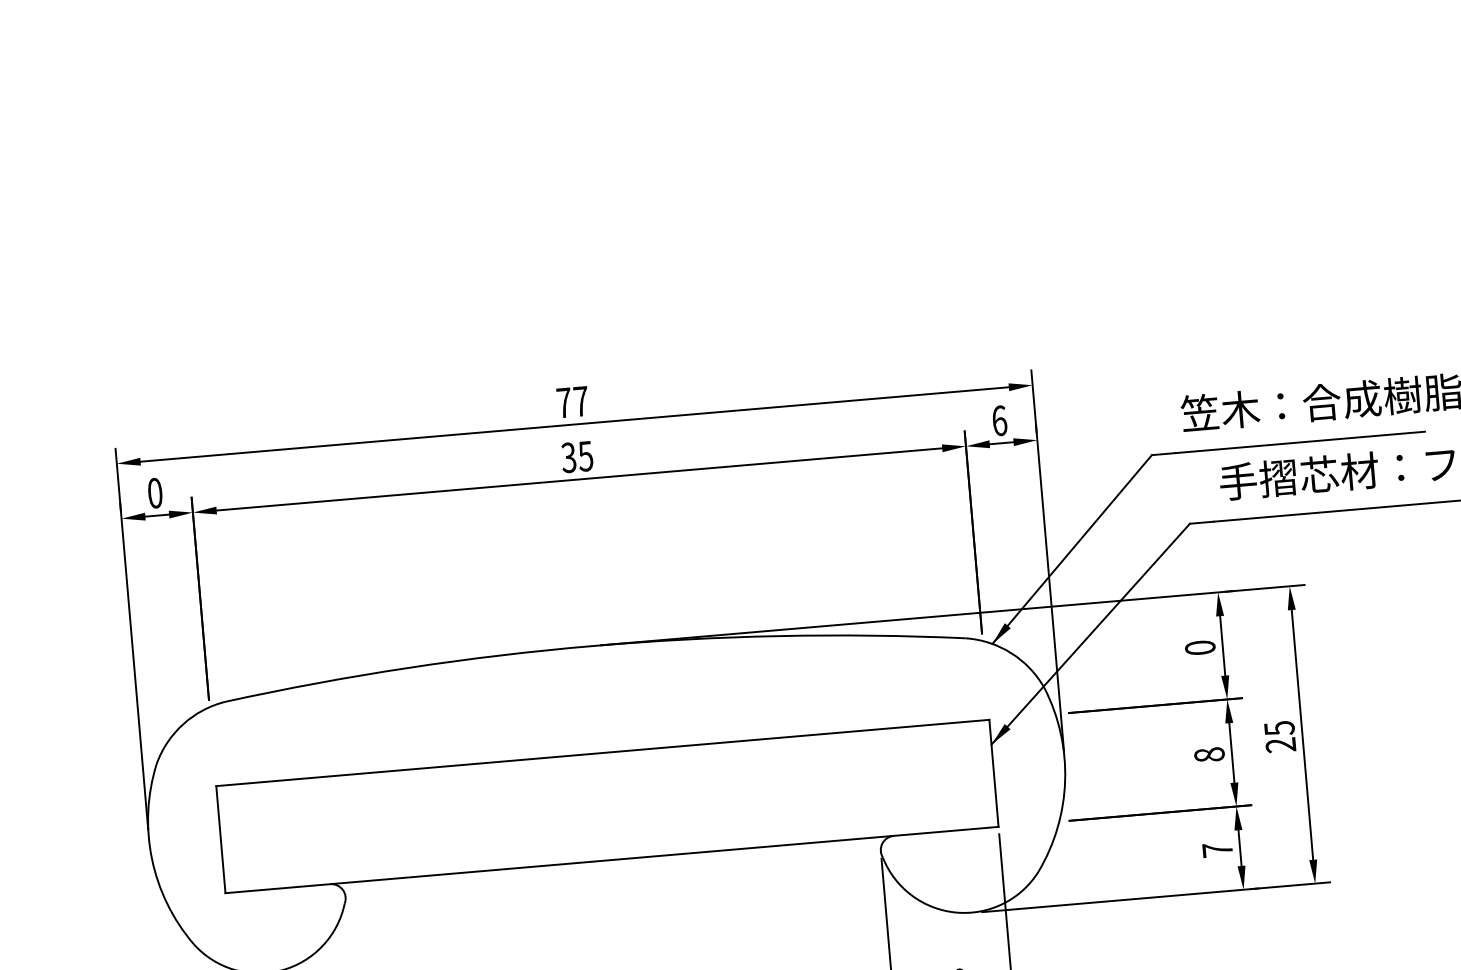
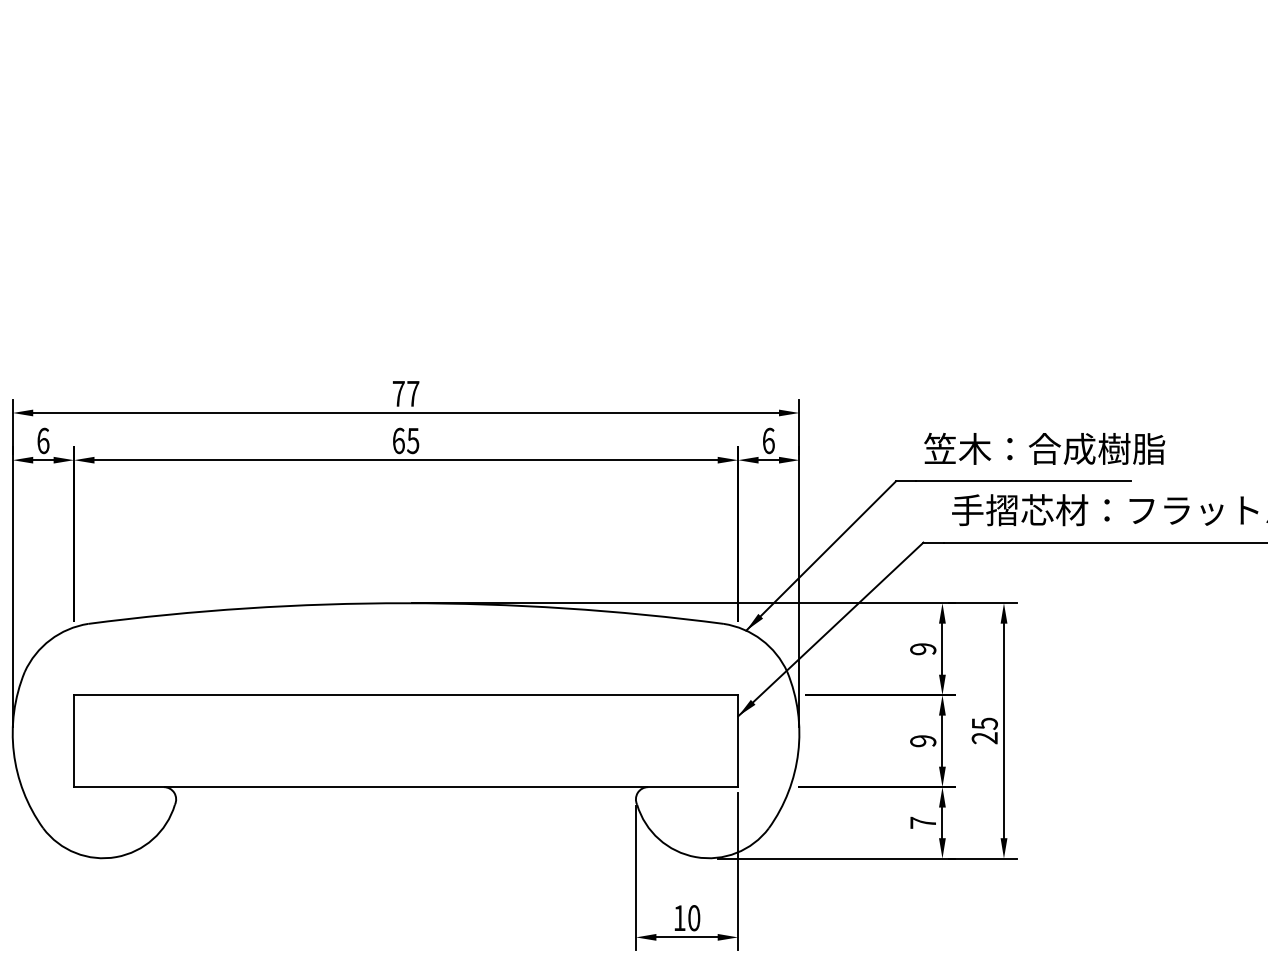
text: (568, 457) -> (398, 440), 35 -> 65
text: (155, 492) -> (43, 440), 0 -> 6
text: (1200, 648) -> (923, 649), 0 -> 9
text: (1209, 755) -> (923, 741), 8 -> 9

